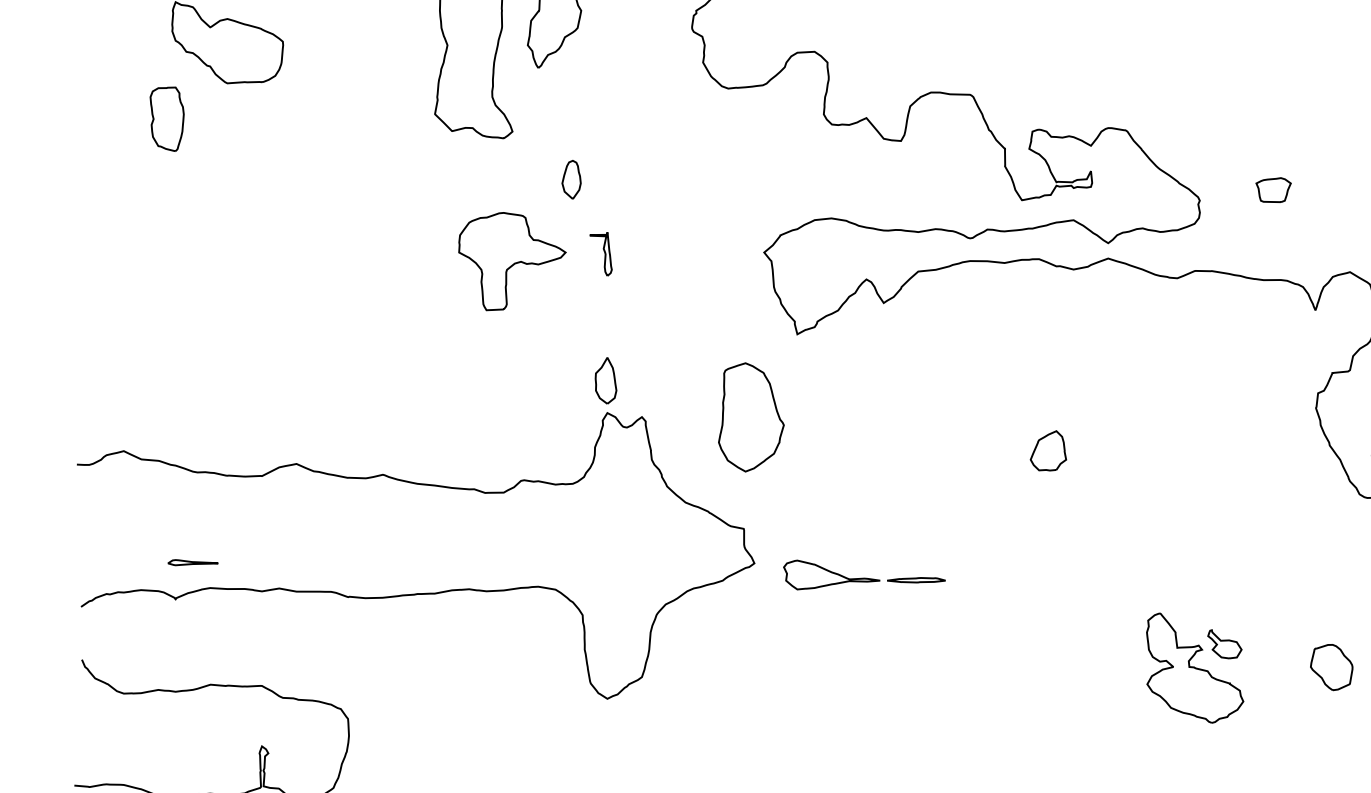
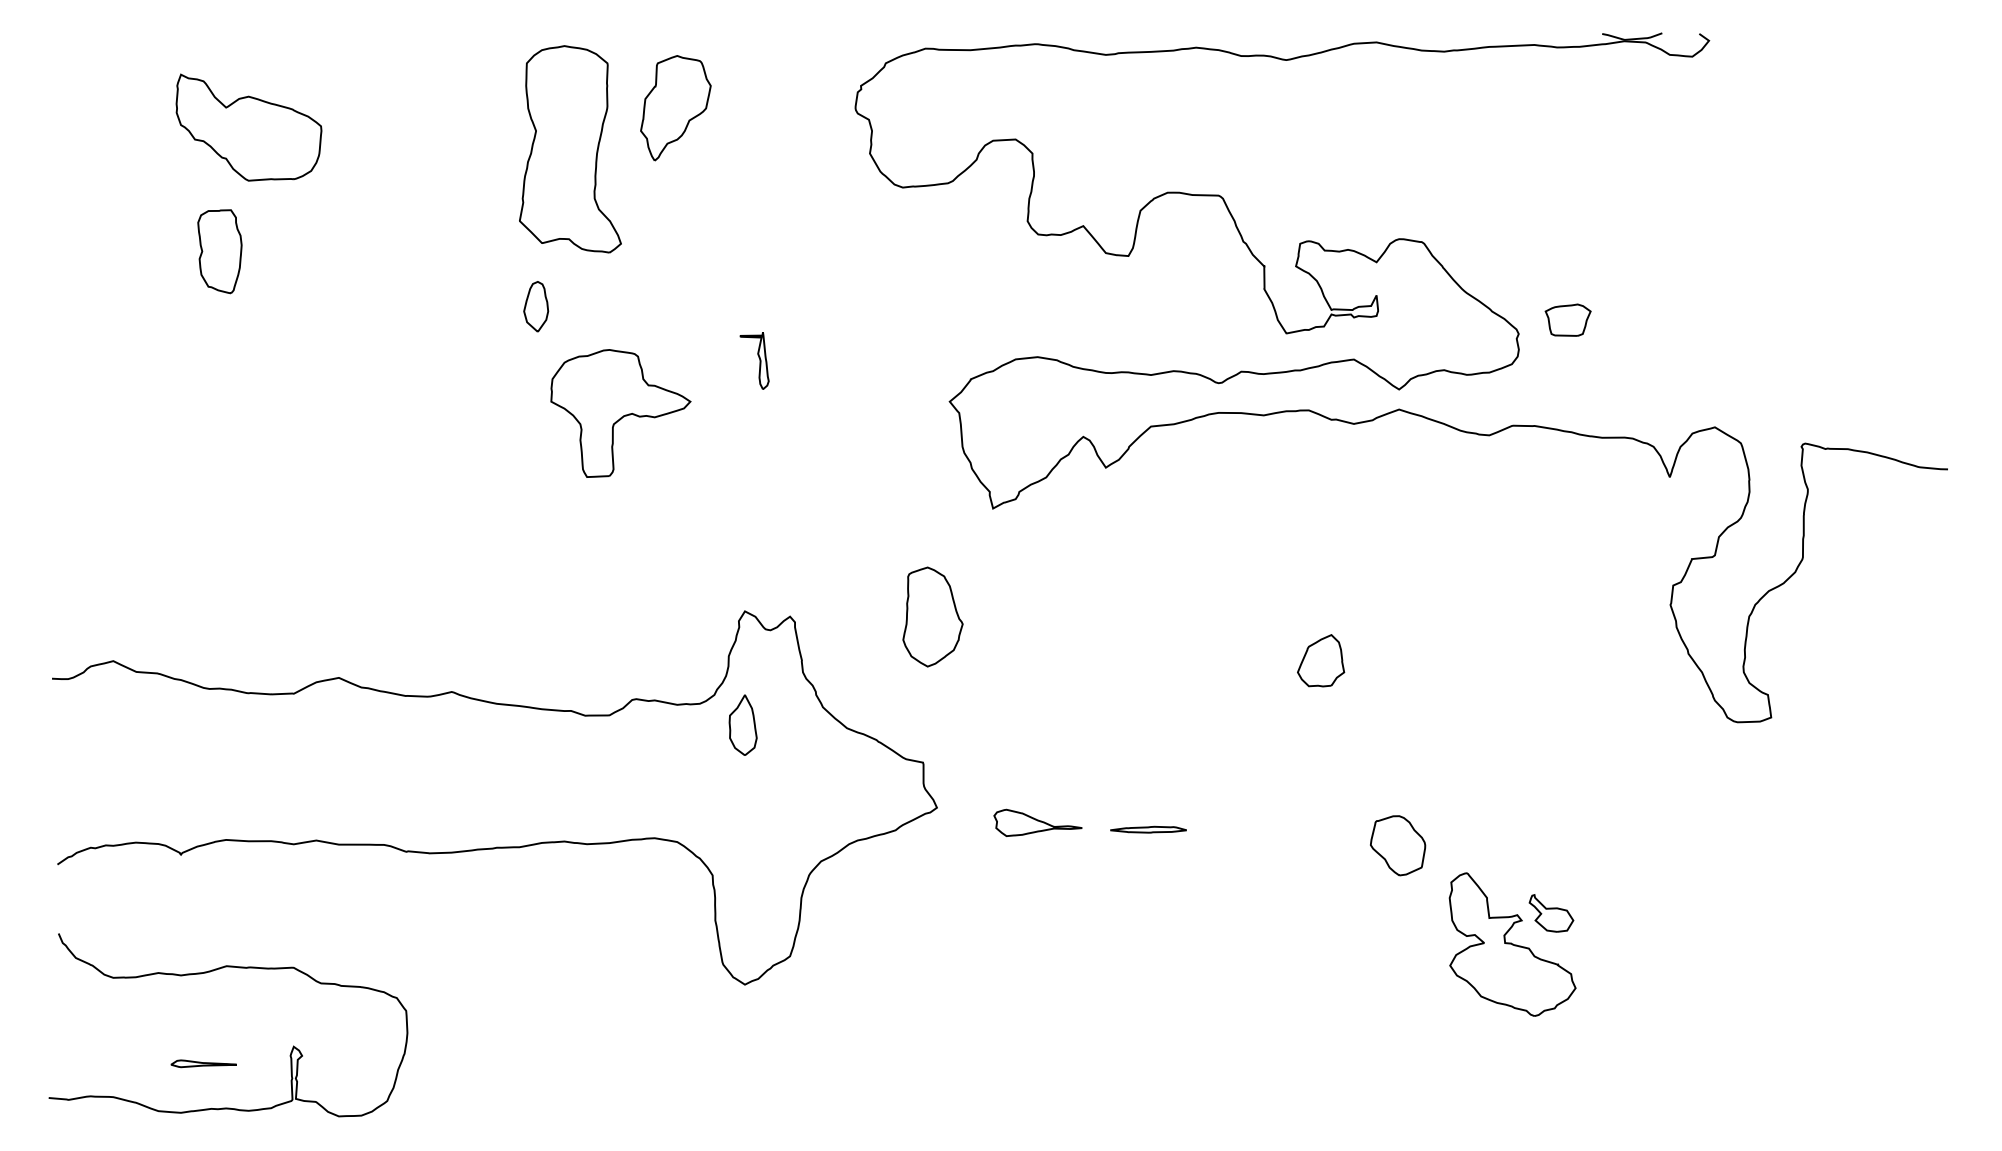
part: (166, 119) -> (219, 251), moved
part: (571, 179) -> (536, 306), moved
part: (1273, 189) -> (1567, 319), moved
part: (600, 253) -> (754, 360), moved
part: (605, 380) -> (742, 724), moved
part: (750, 416) -> (932, 616), size x0.7
part: (192, 562) -> (203, 1063), moved
part: (831, 574) -> (1037, 822), size x0.7
part: (1332, 667) -> (1398, 845), moved

